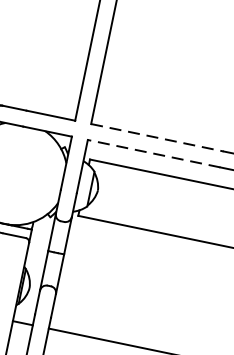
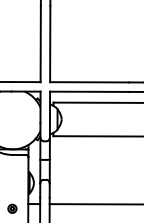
line: (157, 138) -> (89, 82), dashed -> solid
line: (154, 153) -> (89, 91), dashed -> solid

